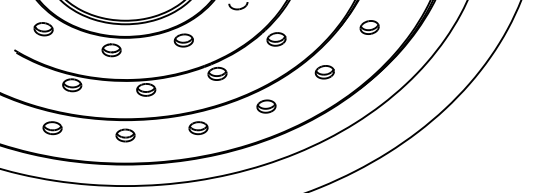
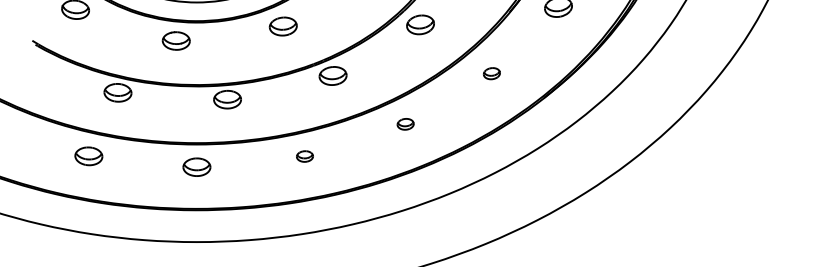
part: (324, 72) -> (491, 73), size x0.6
part: (266, 106) -> (405, 124), size x0.6
part: (198, 128) -> (304, 156), size x0.6

